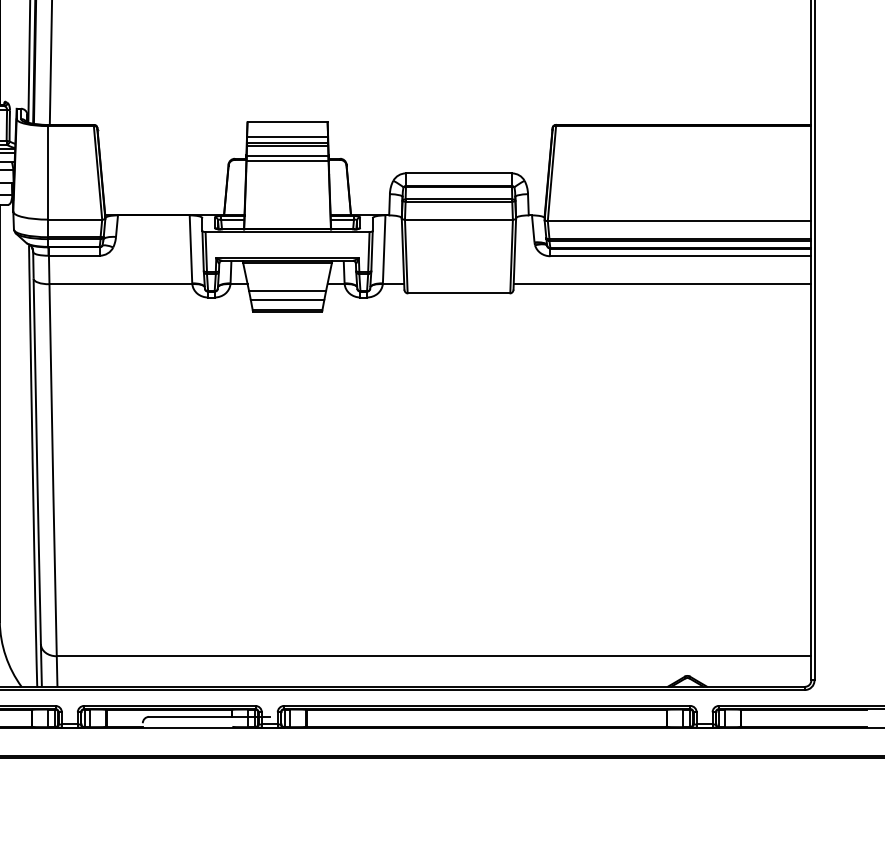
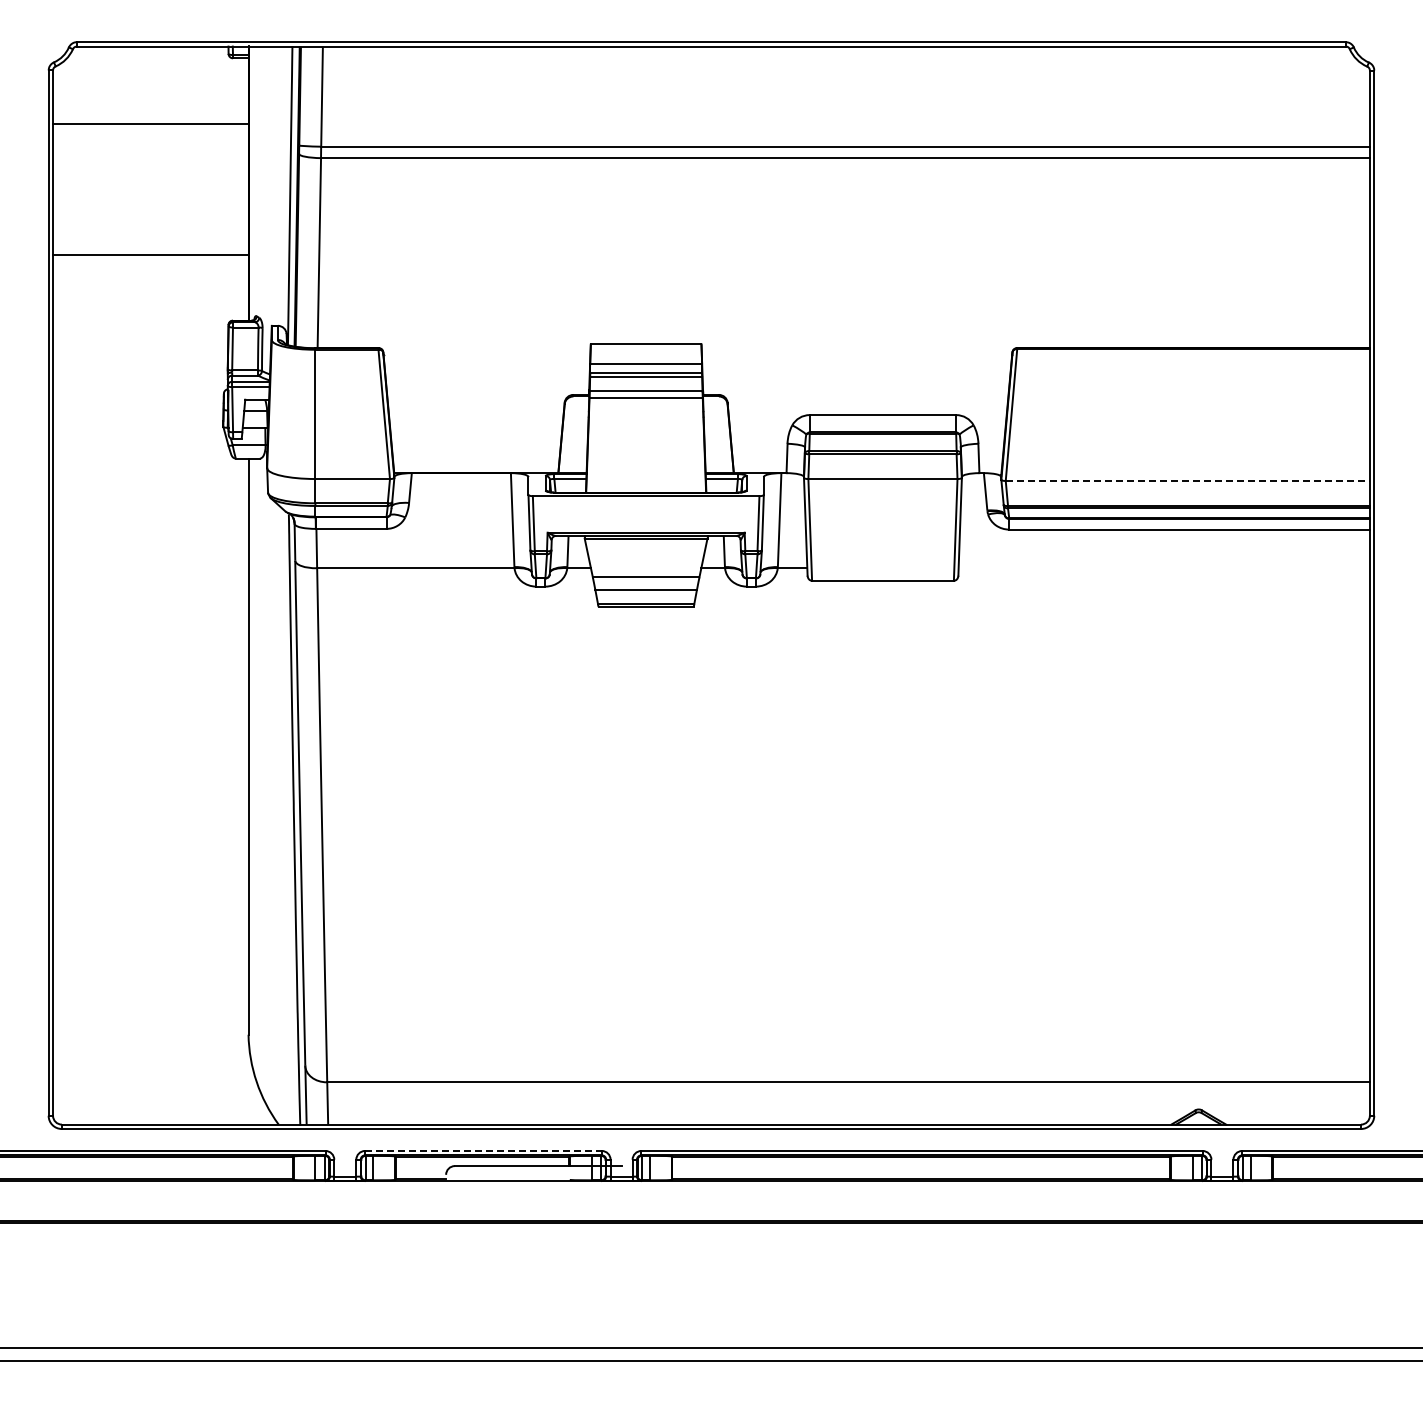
line: (680, 220) -> (1188, 480), solid -> dashed
line: (661, 284) -> (1163, 568), removed
line: (169, 705) -> (483, 1150), solid -> dashed

